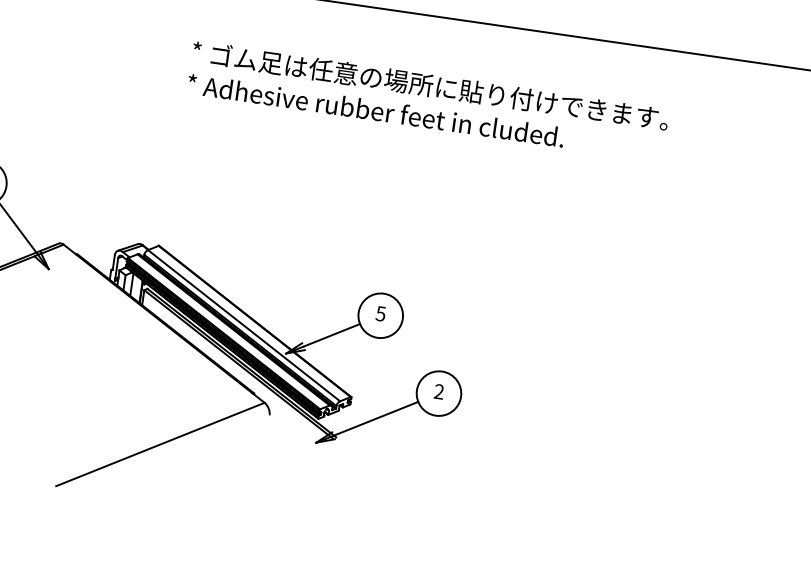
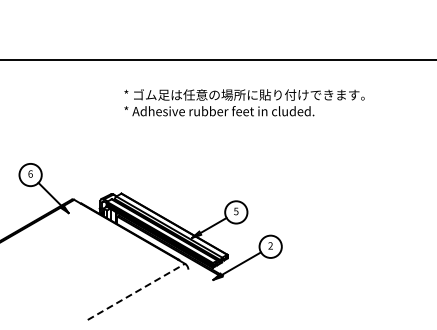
line: (160, 443) -> (136, 291), solid -> dashed

